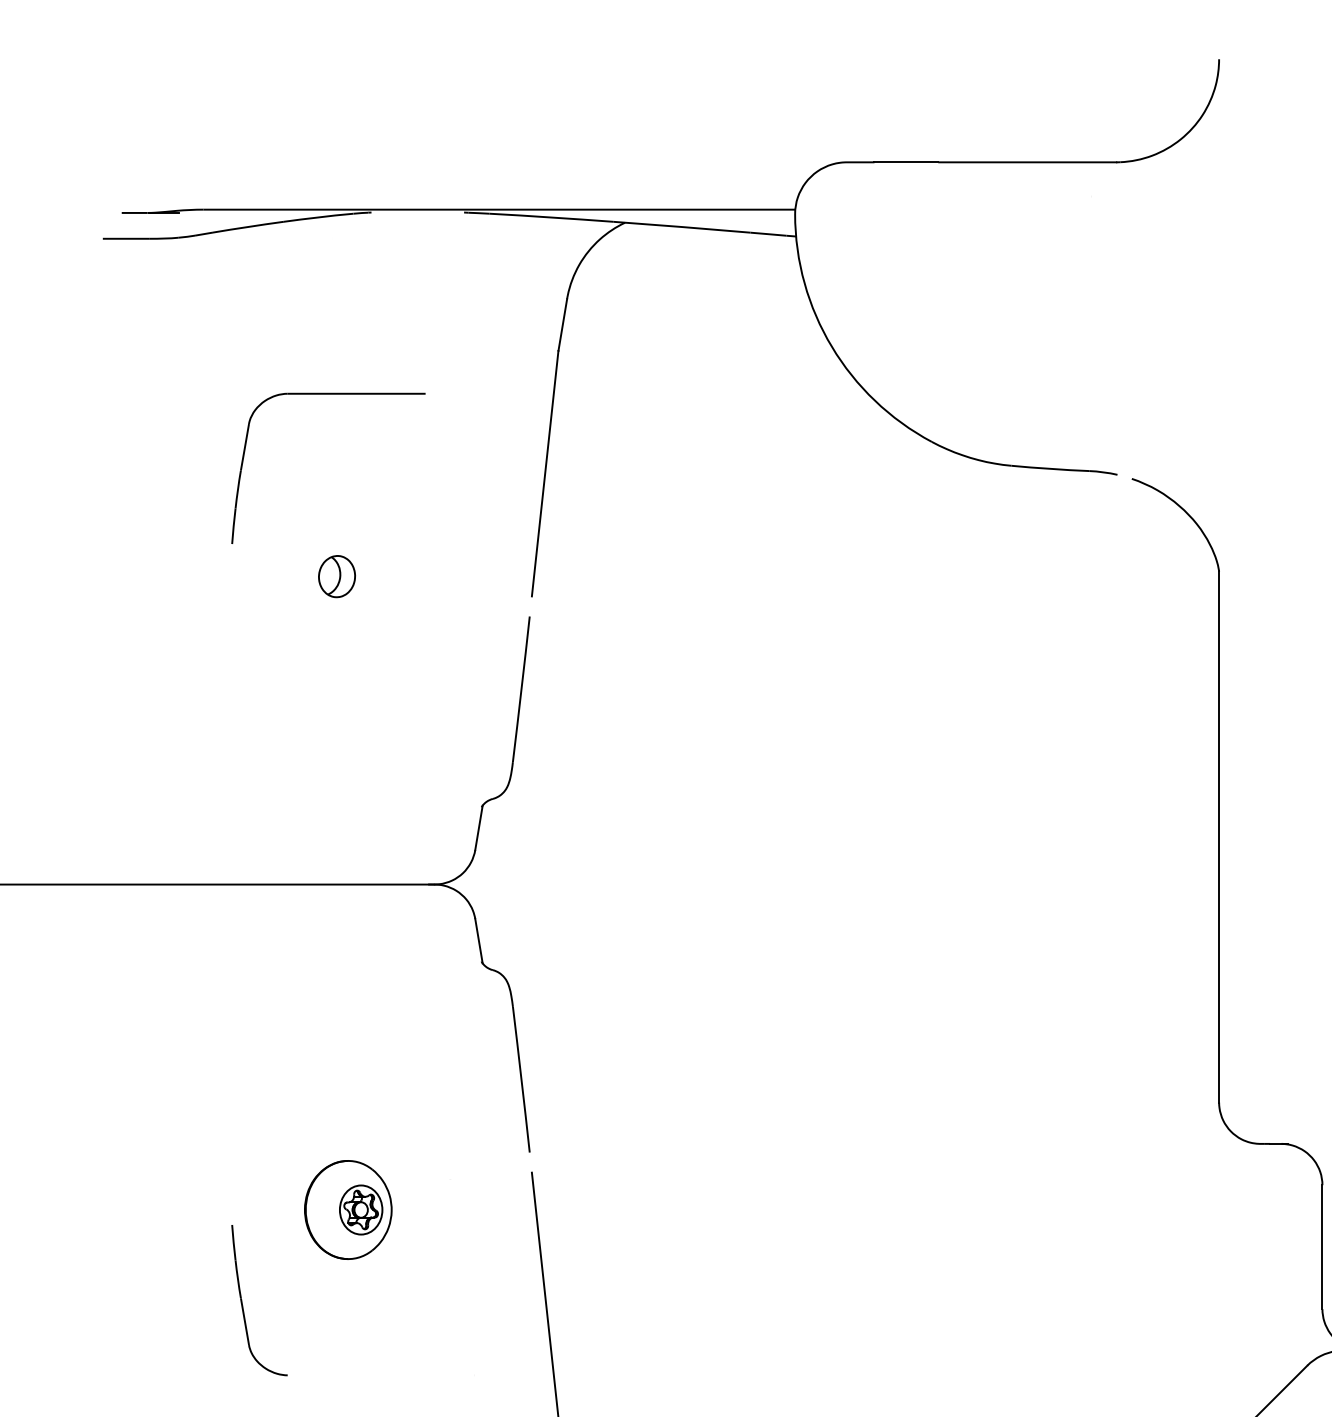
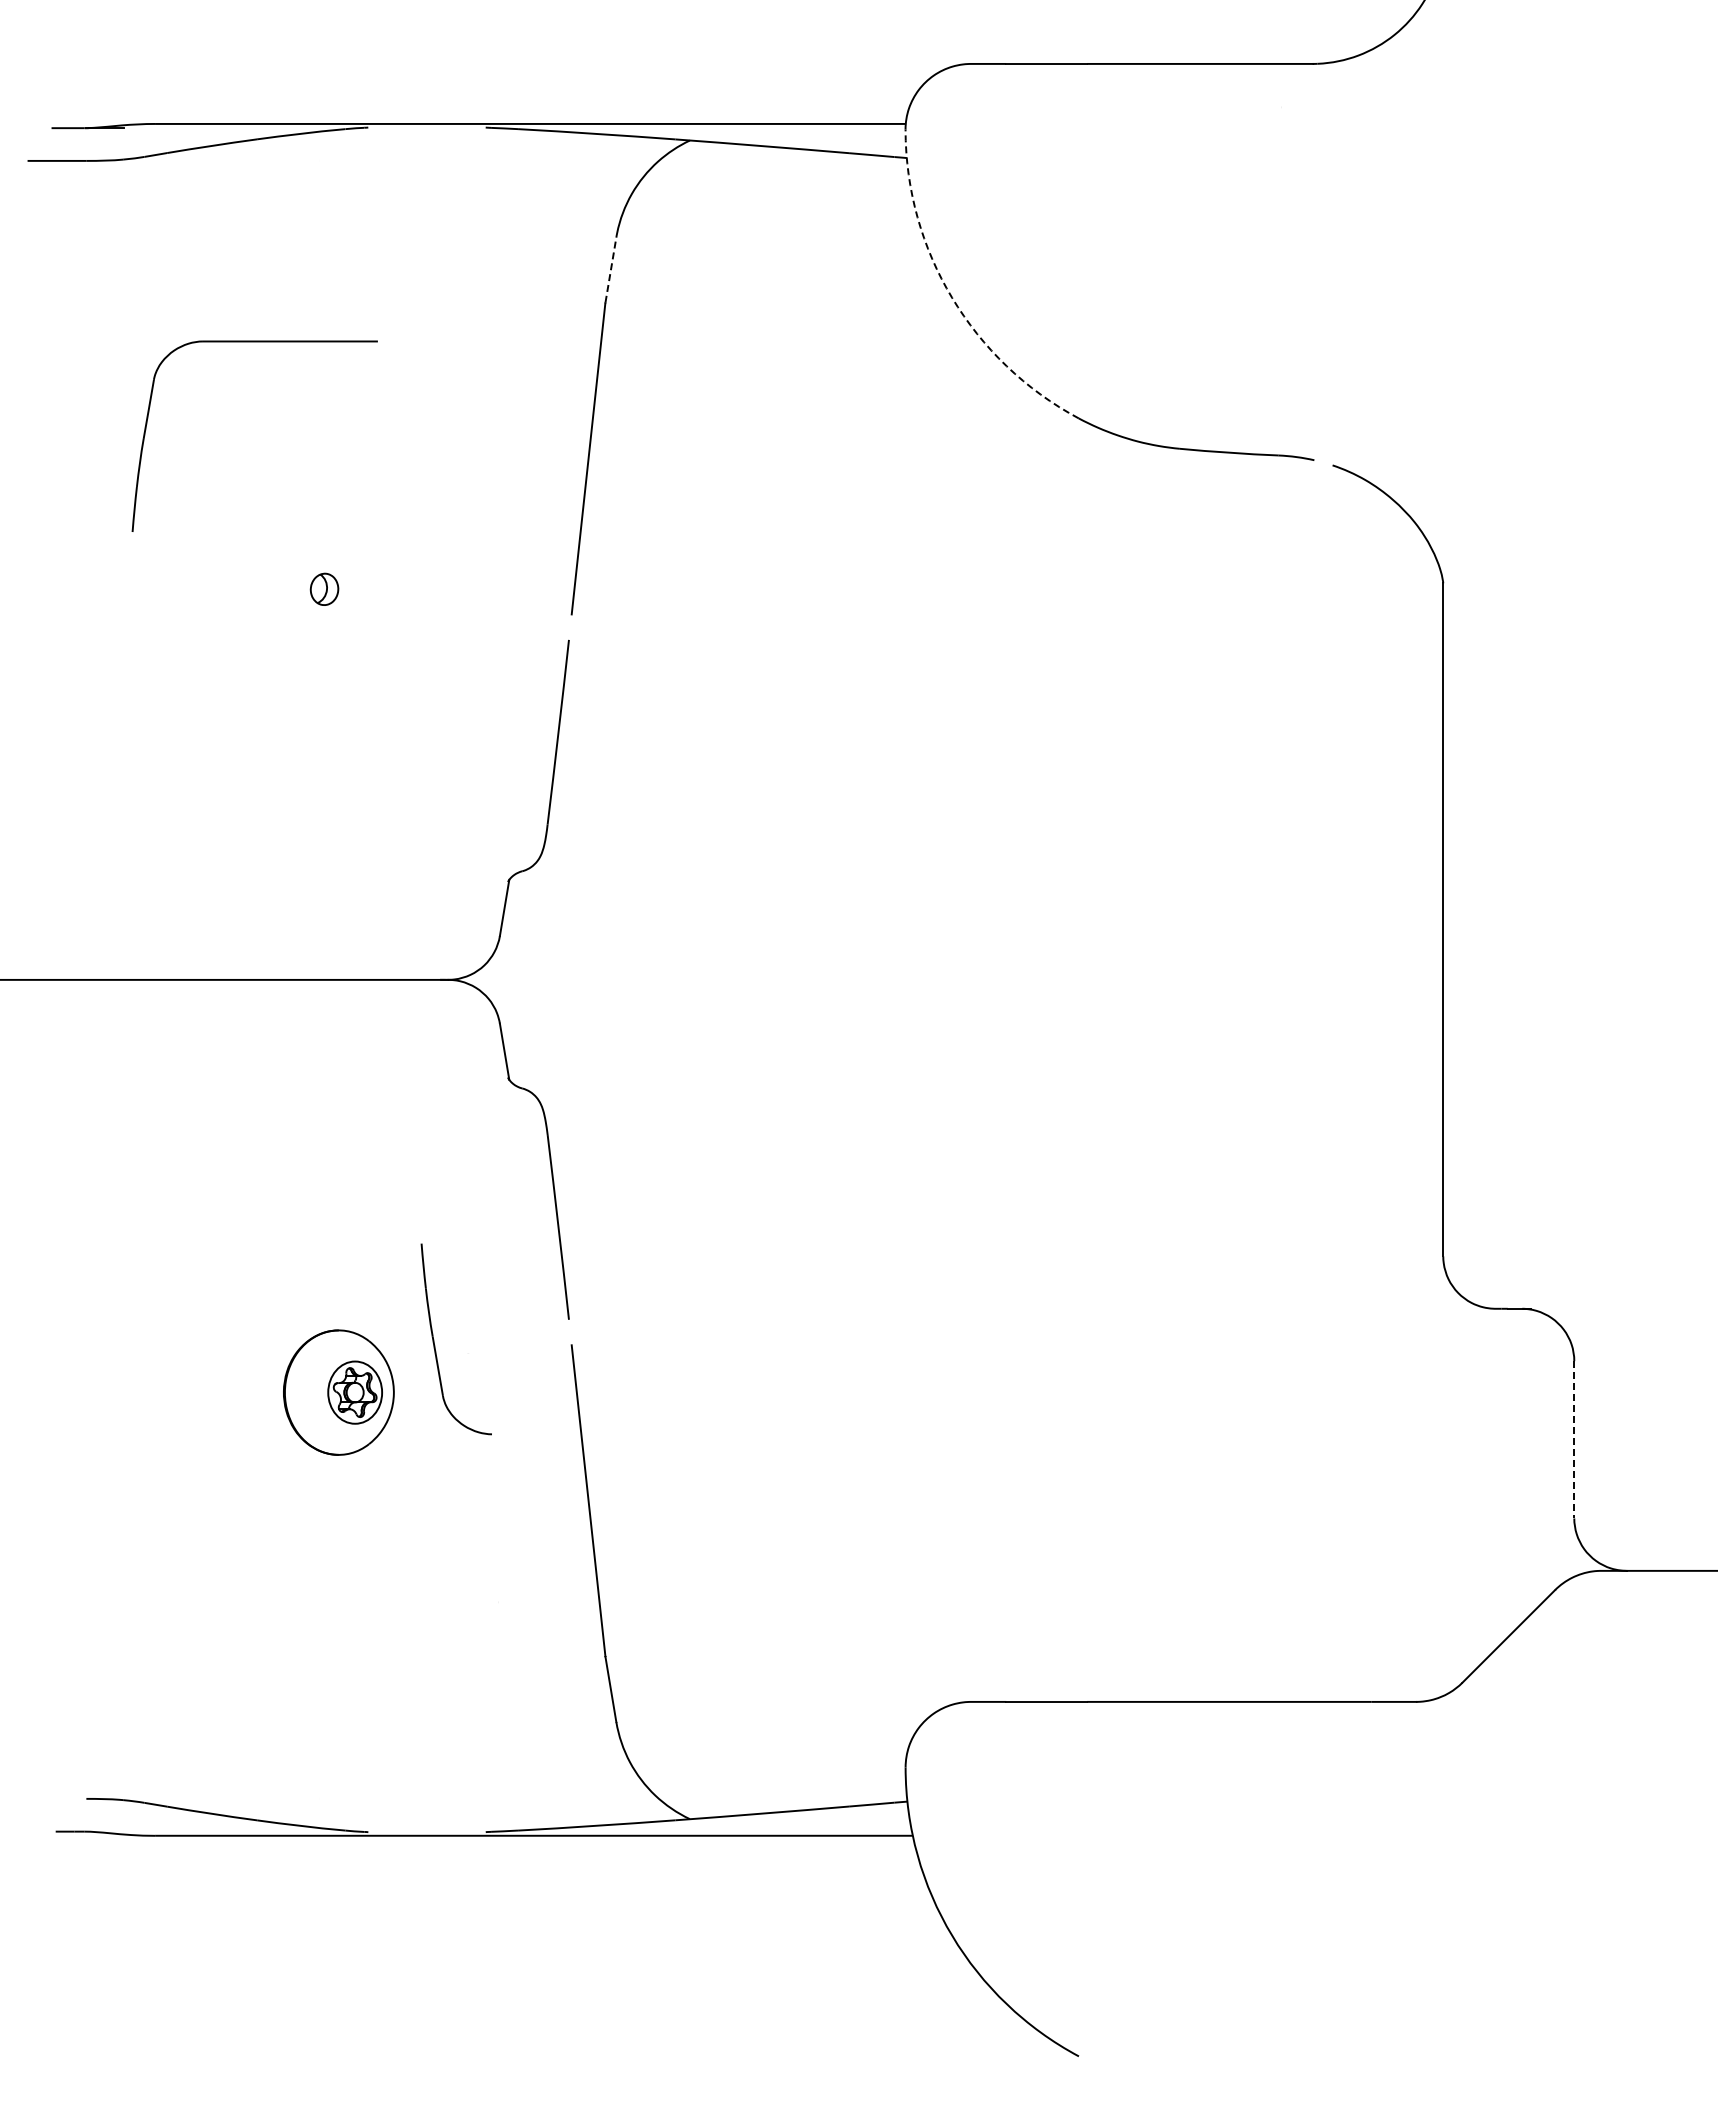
line: (562, 324) -> (610, 269), solid -> dashed
arc: (832, 346) -> (952, 297), solid -> dashed
part: (328, 394) -> (254, 342), moved
part: (336, 576) -> (324, 589), size x0.6
line: (1322, 1246) -> (1574, 1439), solid -> dashed
part: (243, 1305) -> (435, 1345), moved

